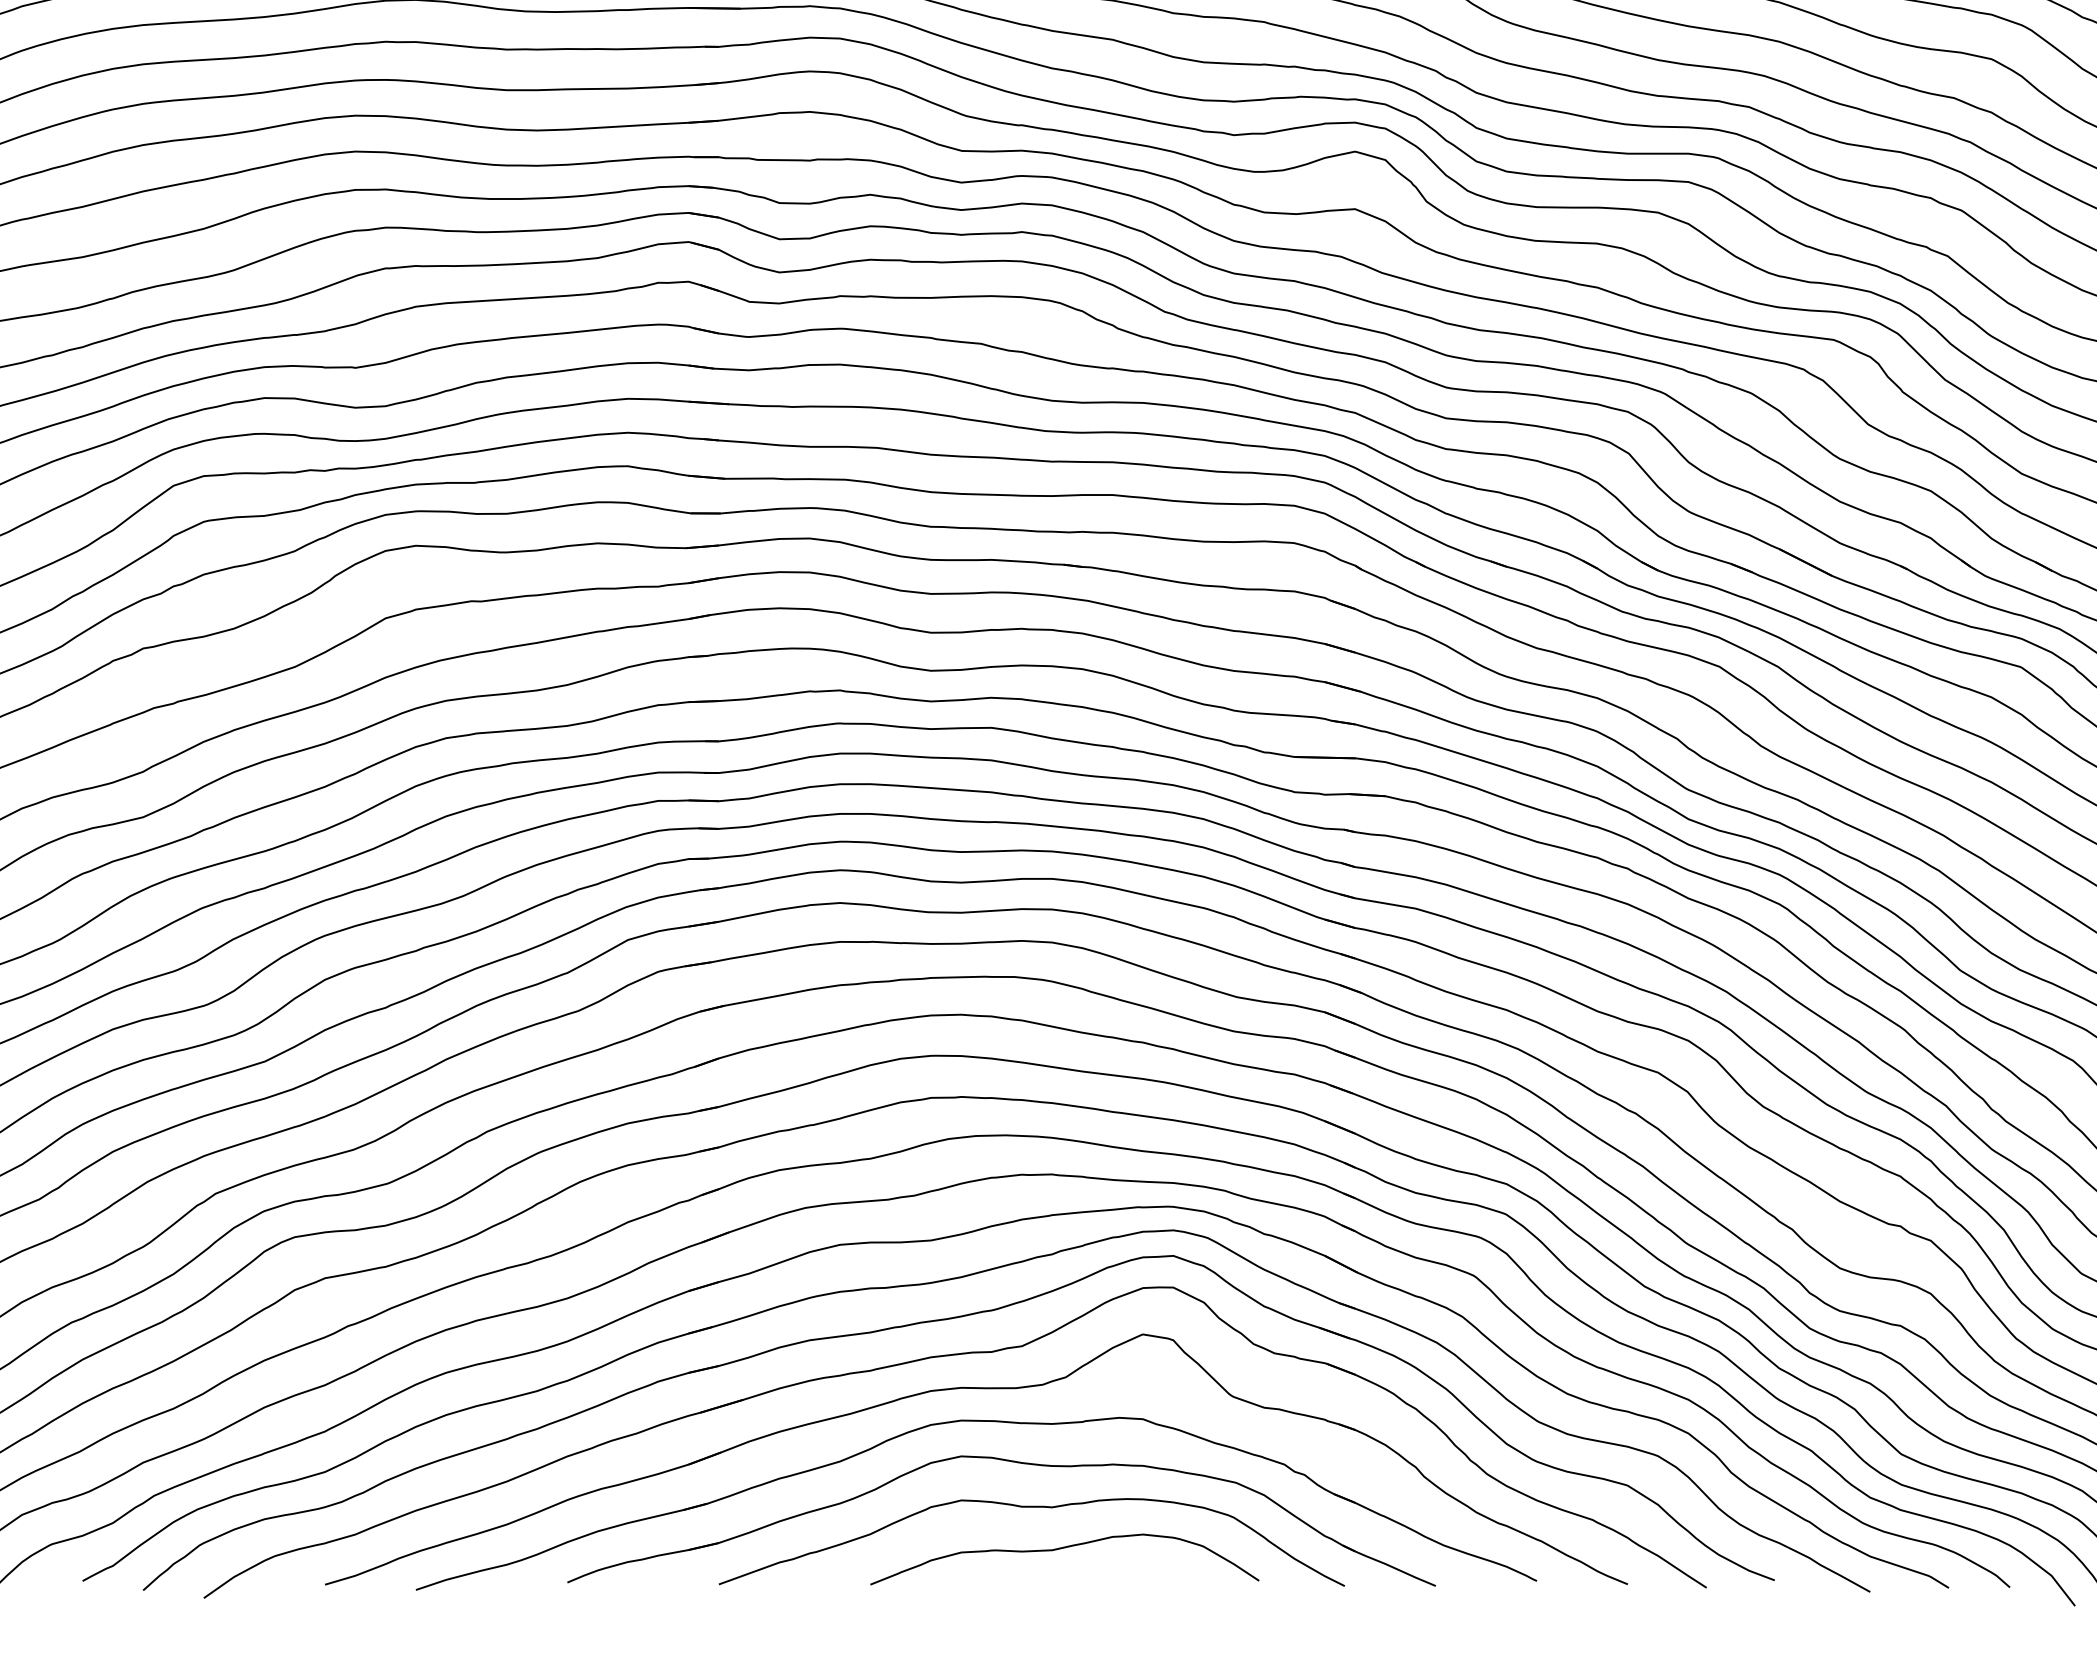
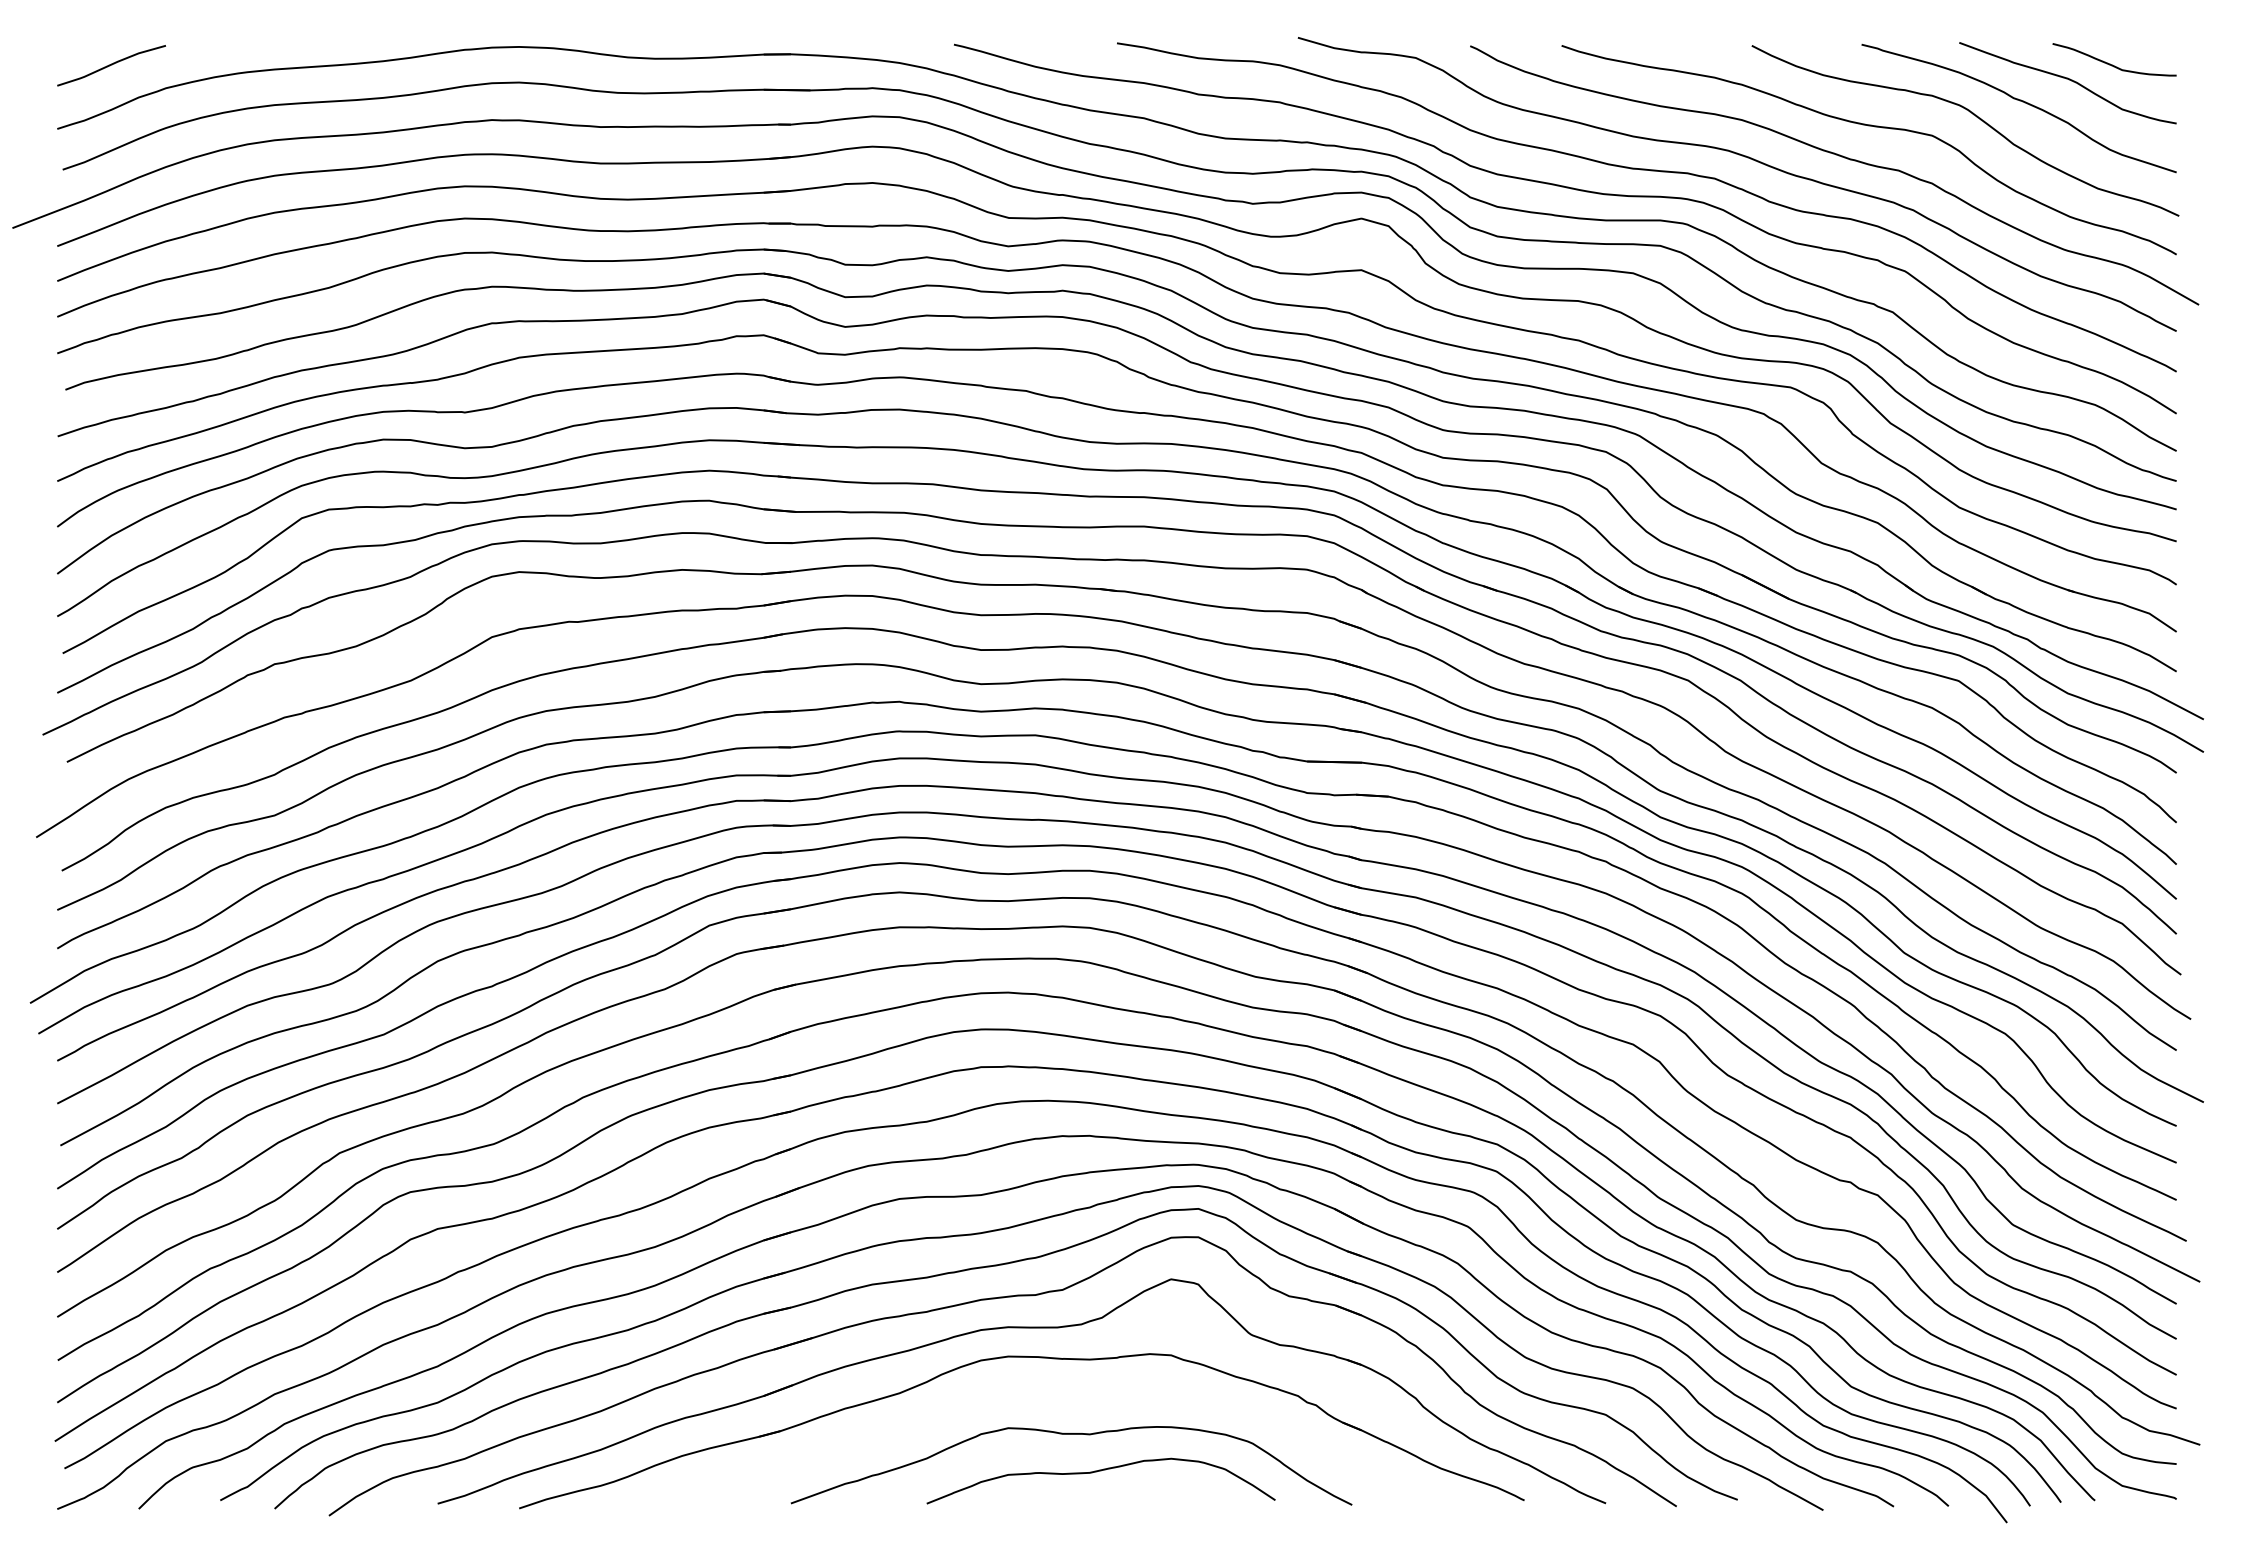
part: (1012, 1462) -> (1054, 1394), removed

